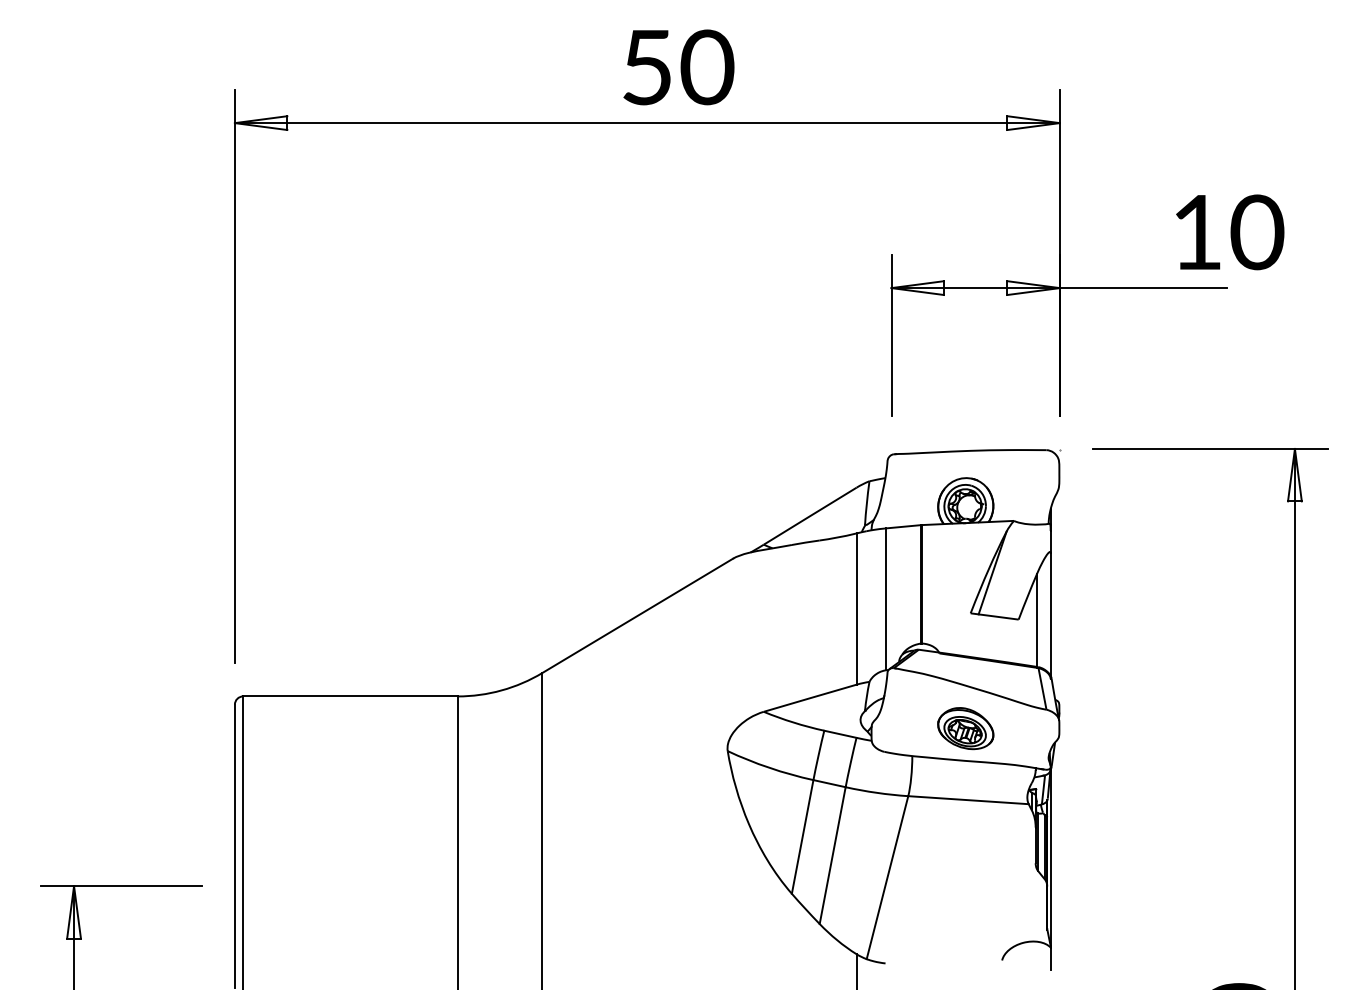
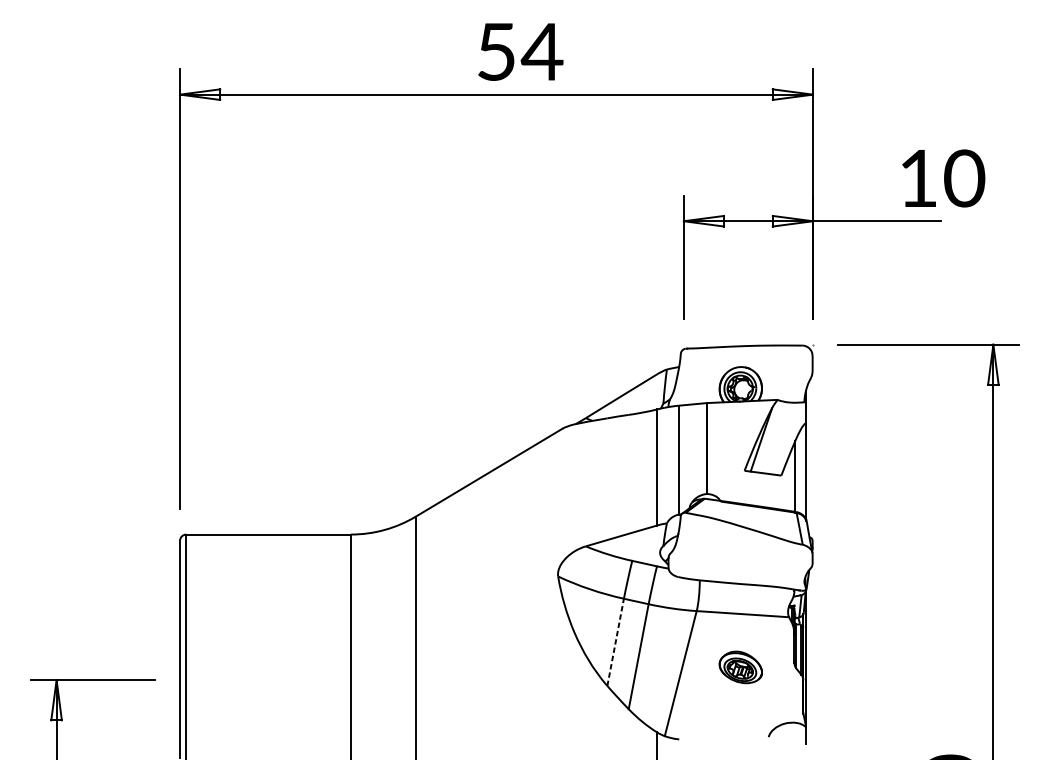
text: (706, 67) -> (541, 51), 50 -> 54
part: (965, 728) -> (740, 667), moved
line: (802, 836) -> (615, 642), solid -> dashed

